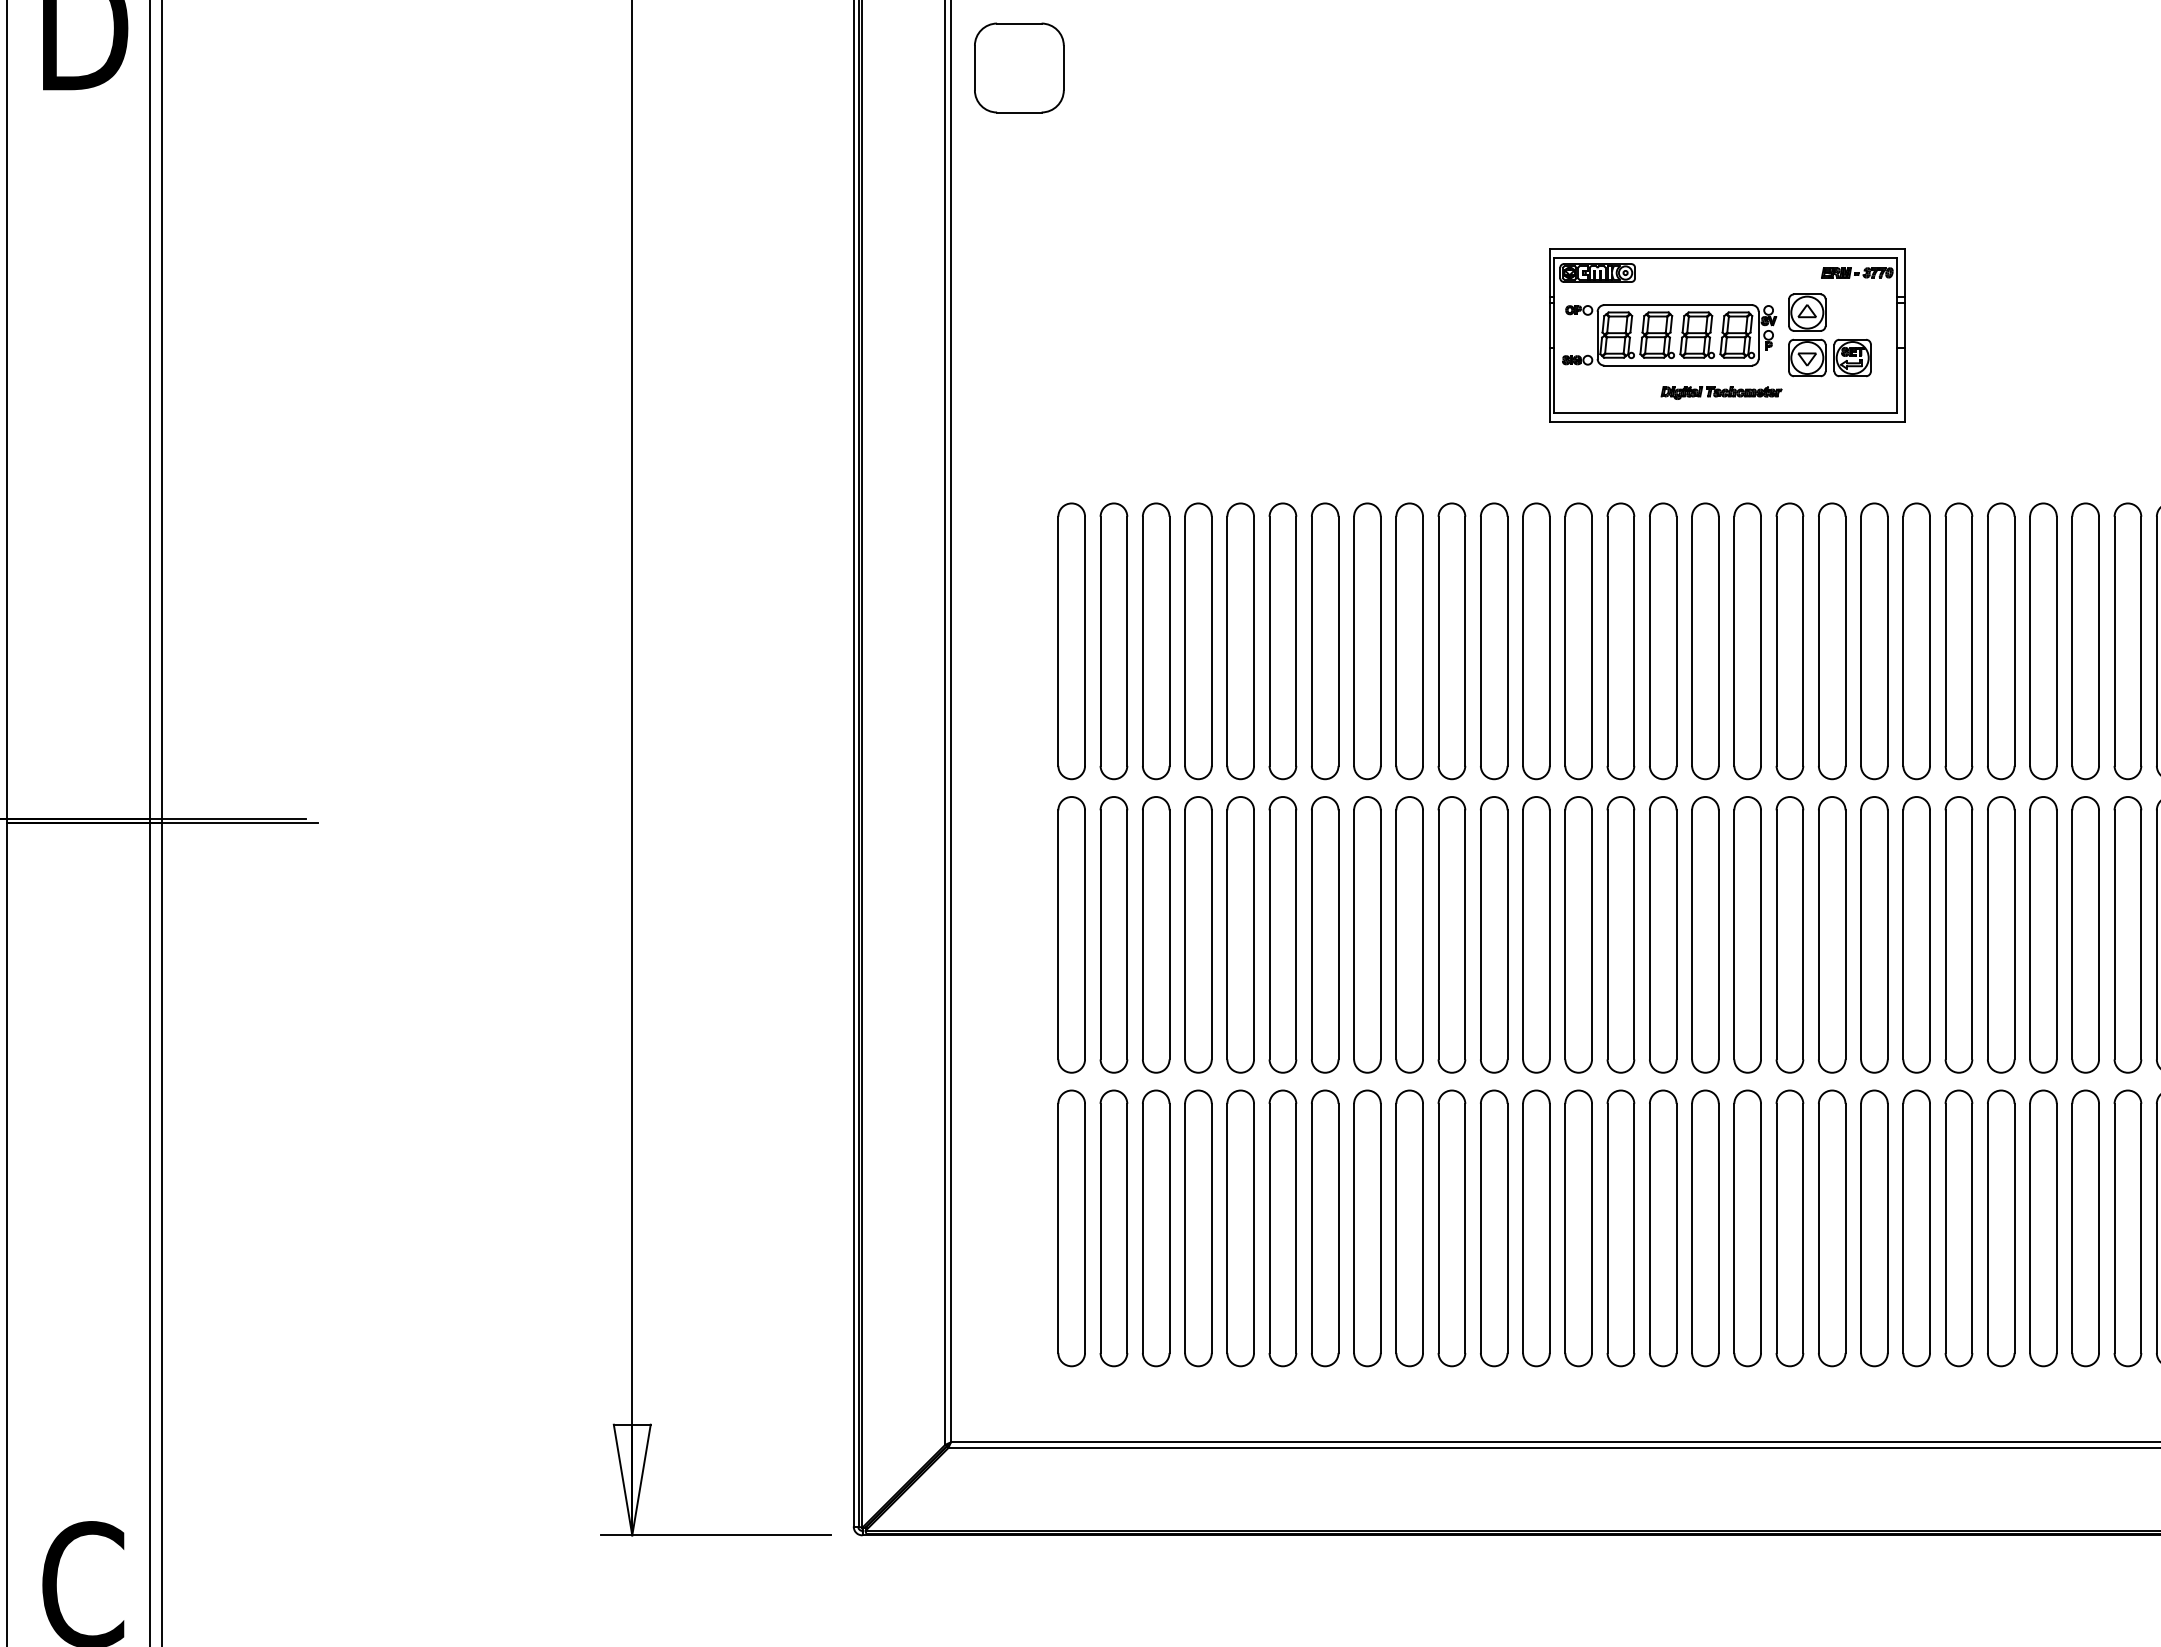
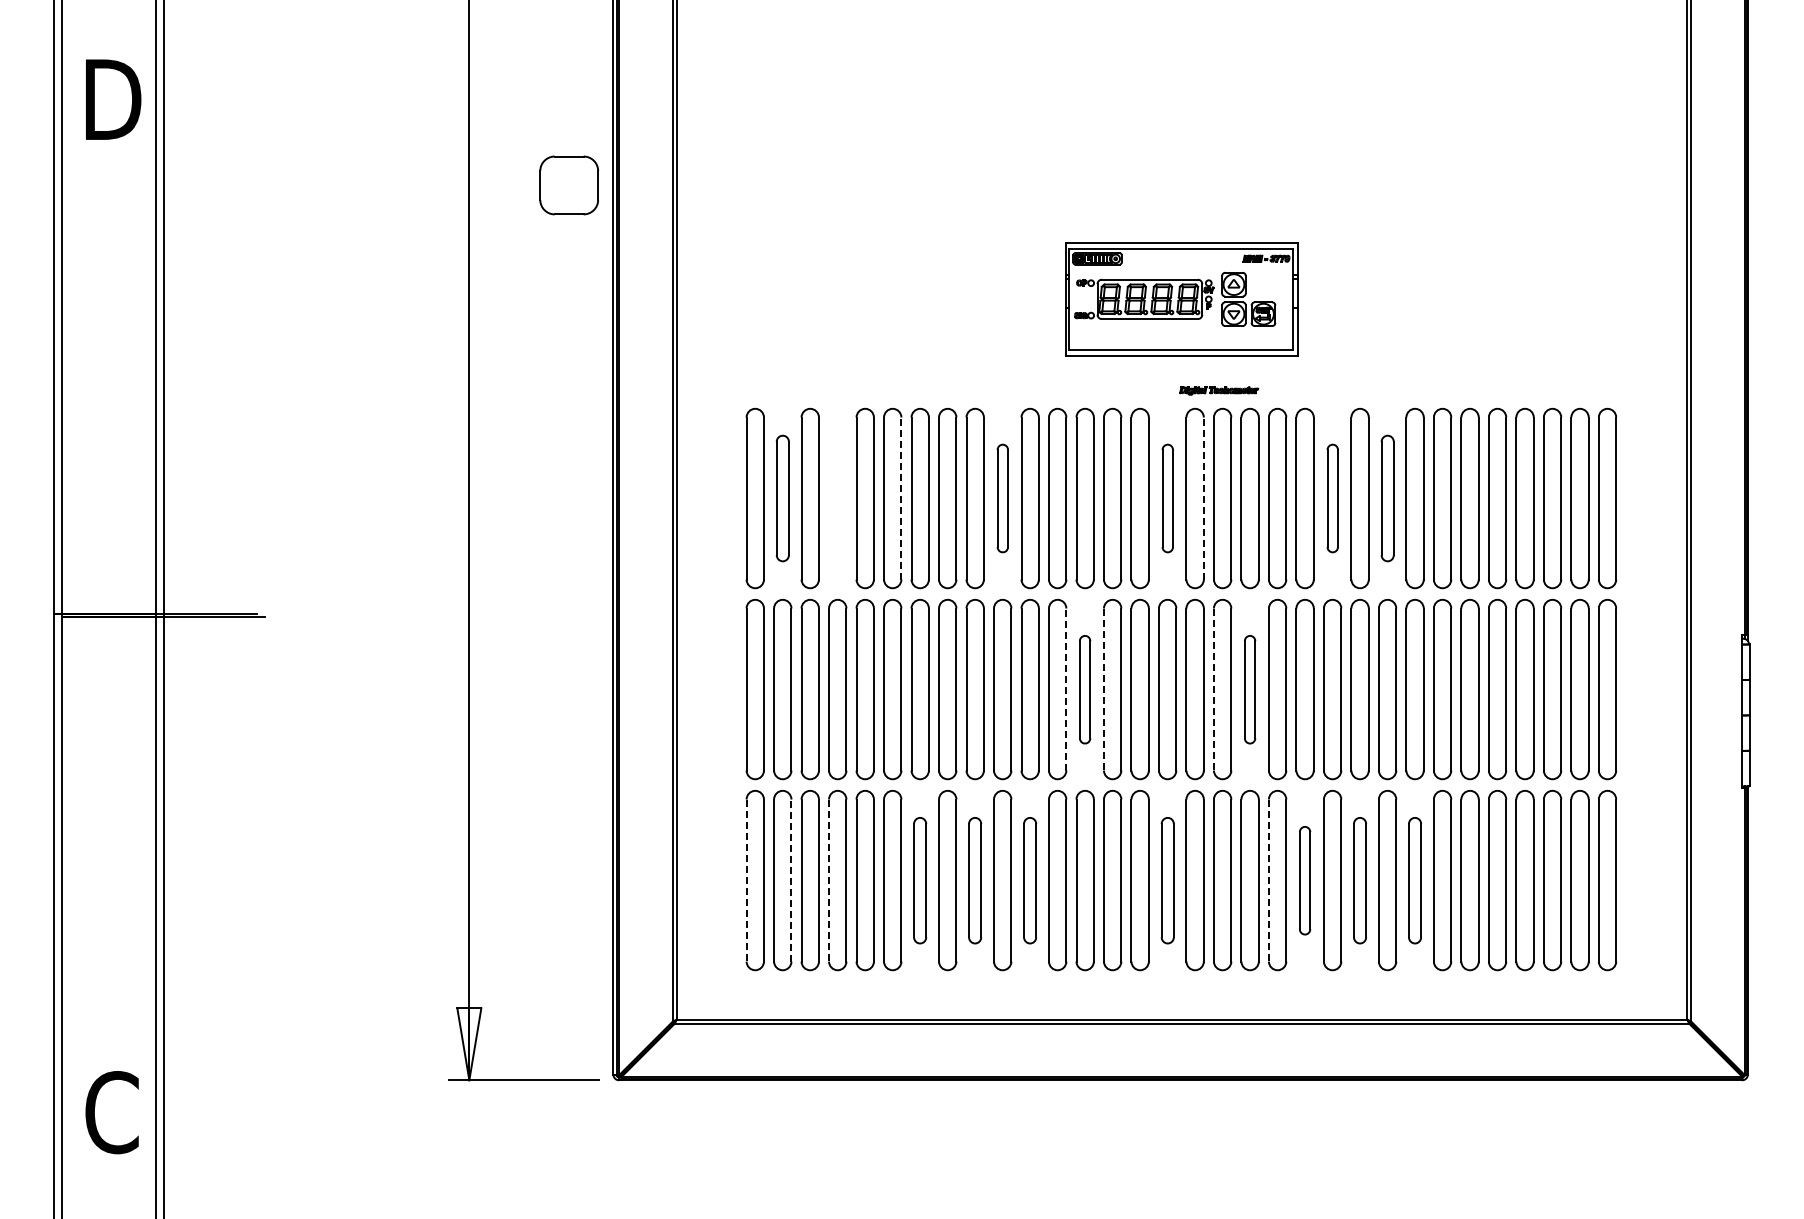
part: (1018, 68) -> (568, 185), moved
part: (1722, 392) -> (1219, 390), moved
part: (1113, 641) -> (782, 498), size x0.7
part: (1198, 641) -> (837, 498), removed
line: (1296, 641) -> (901, 498), solid -> dashed
part: (1451, 641) -> (1002, 498), size x0.6
part: (1705, 641) -> (1167, 498), size x0.6
line: (1760, 641) -> (1203, 498), solid -> dashed
part: (1958, 641) -> (1332, 498), size x0.6
part: (2043, 641) -> (1387, 498), size x0.7
line: (1549, 934) -> (1066, 689), solid -> dashed
part: (1577, 934) -> (1084, 689), size x0.6
part: (1831, 934) -> (1249, 689), size x0.6
line: (1608, 936) -> (1104, 690), solid -> dashed
line: (1775, 936) -> (1213, 690), solid -> dashed
line: (1127, 1228) -> (791, 880), solid -> dashed
part: (1324, 1228) -> (919, 880), size x0.7
part: (1408, 1228) -> (974, 880), size x0.7
part: (1493, 1228) -> (1029, 880), size x0.7
part: (1705, 1228) -> (1167, 880), size x0.7
part: (1915, 1228) -> (1304, 880), size x0.6
part: (2000, 1228) -> (1359, 880), size x0.7
part: (2084, 1228) -> (1414, 880), size x0.7
line: (1058, 1229) -> (746, 881), solid -> dashed
line: (1185, 1229) -> (829, 881), solid -> dashed
line: (1860, 1229) -> (1268, 881), solid -> dashed

